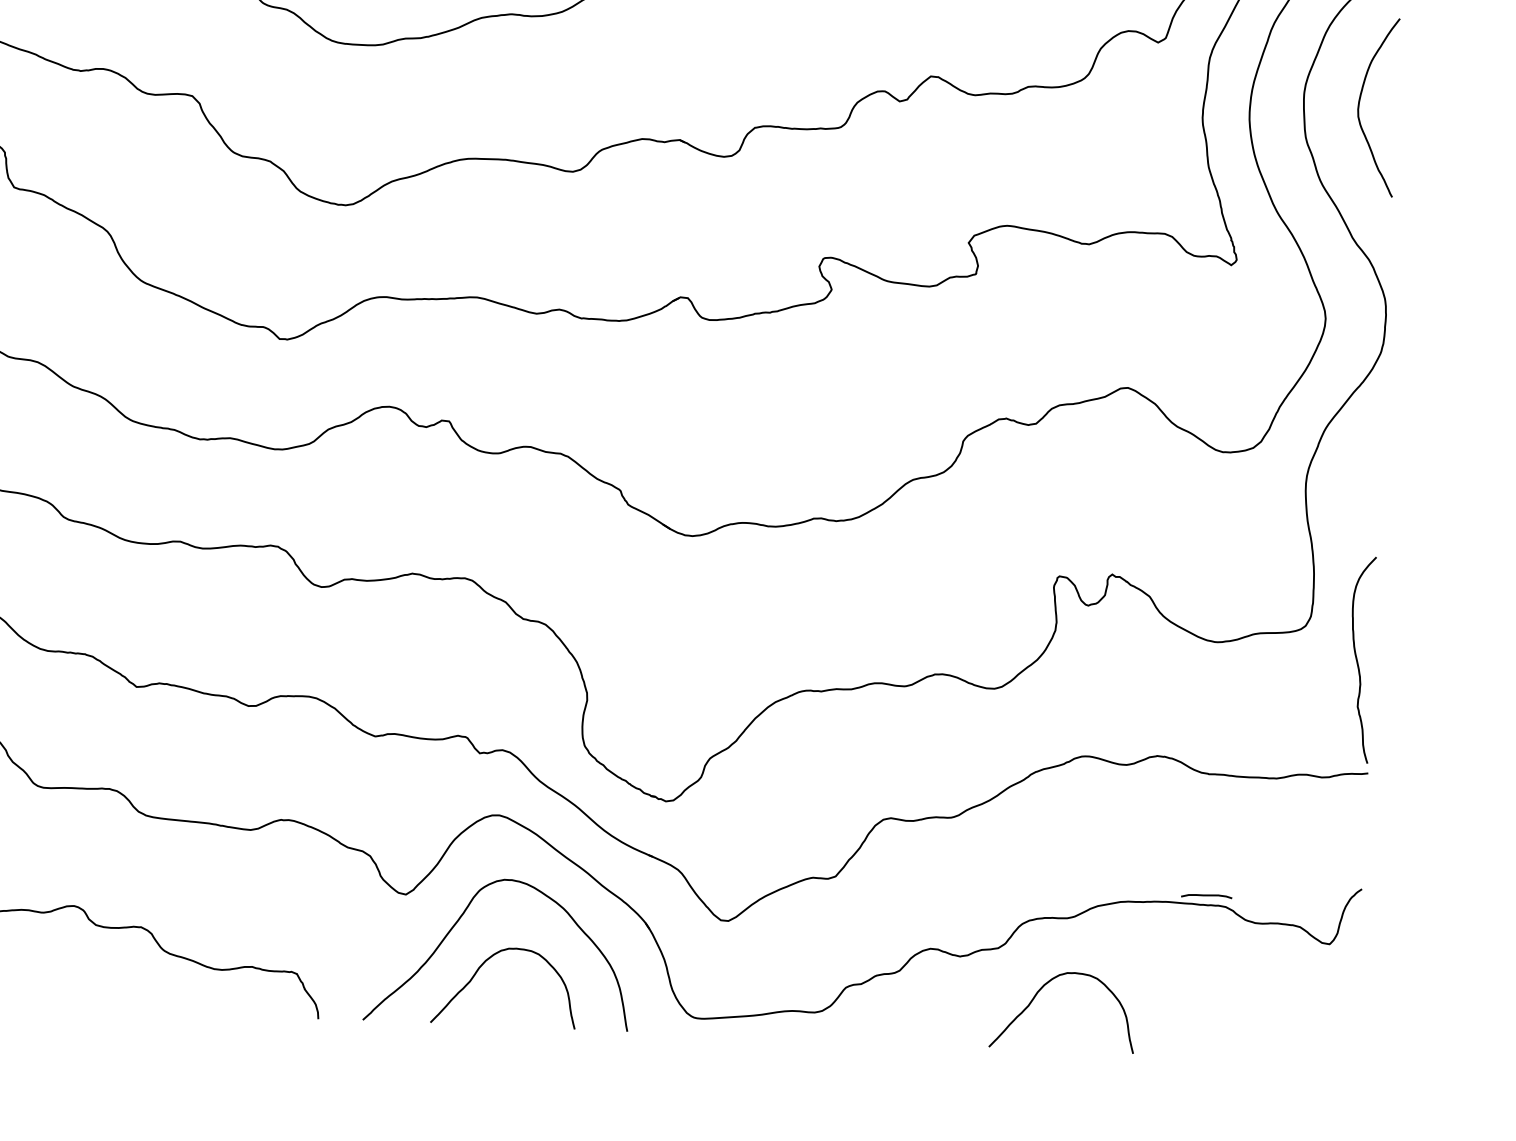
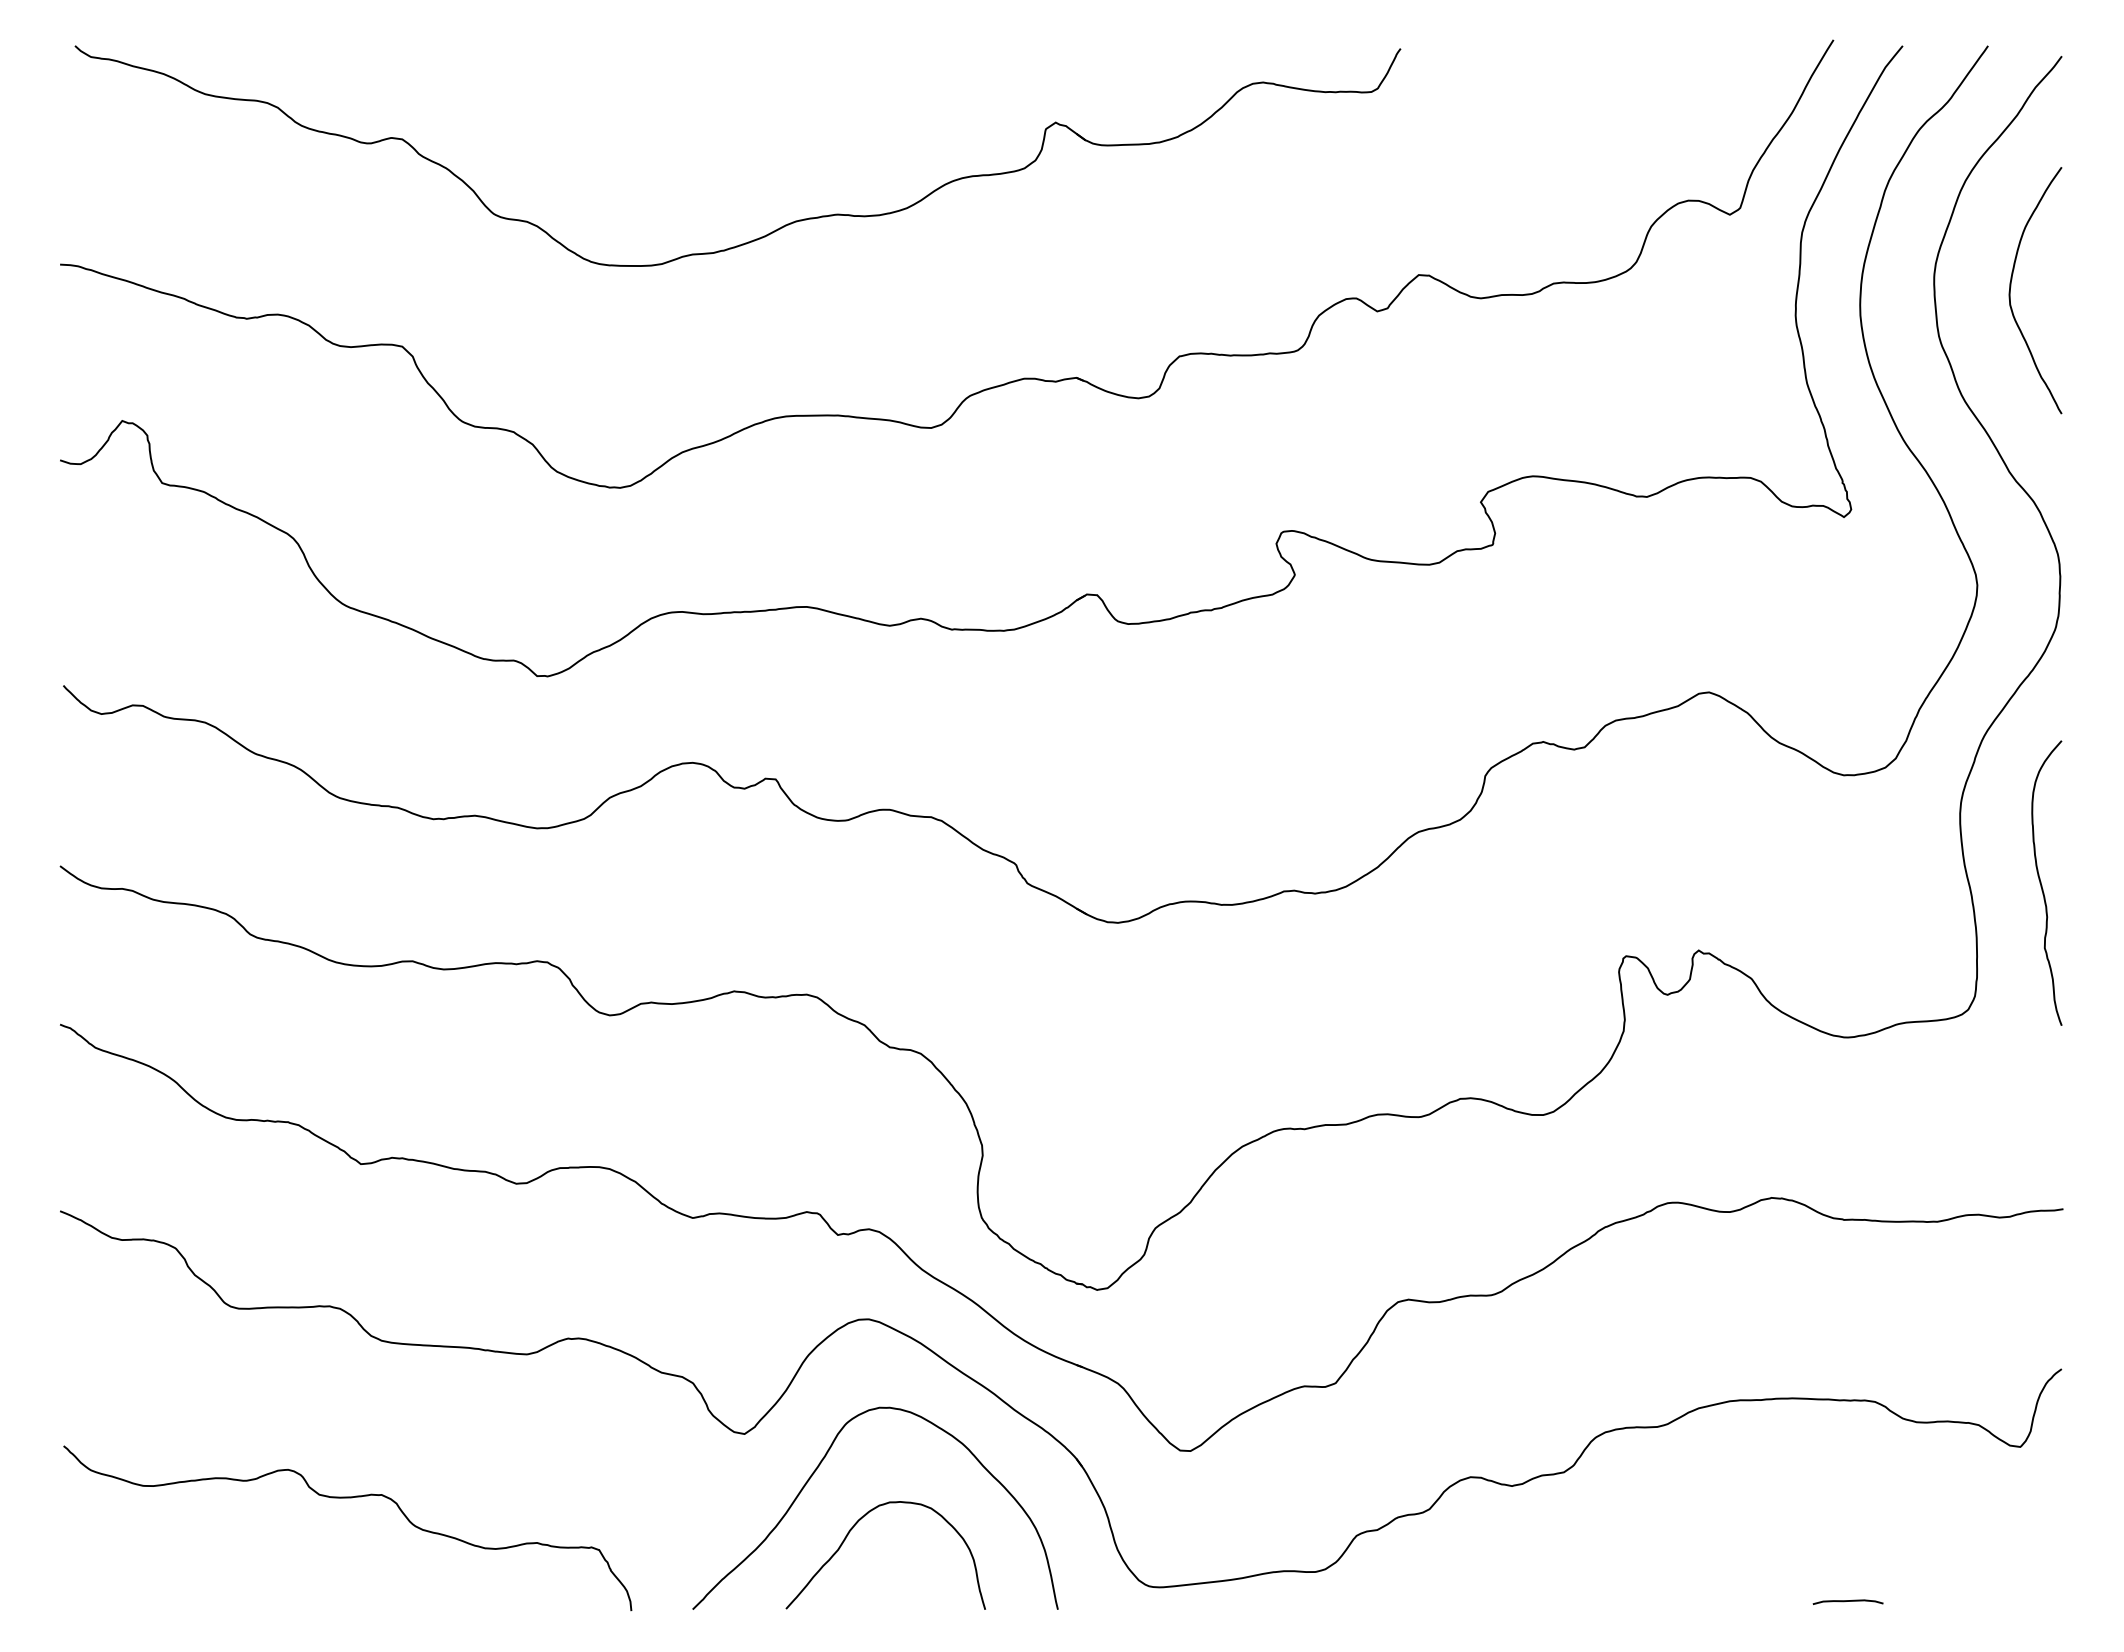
curve: (1357, 659) -> (2041, 882), moved
curve: (1206, 895) -> (1847, 1601), moved
curve: (1040, 990) -> (1624, 1528), removed

